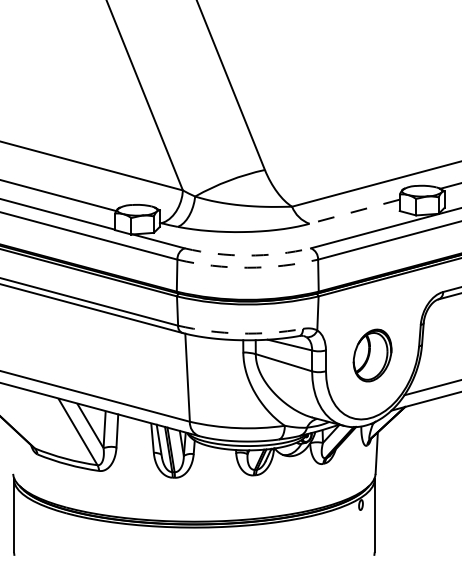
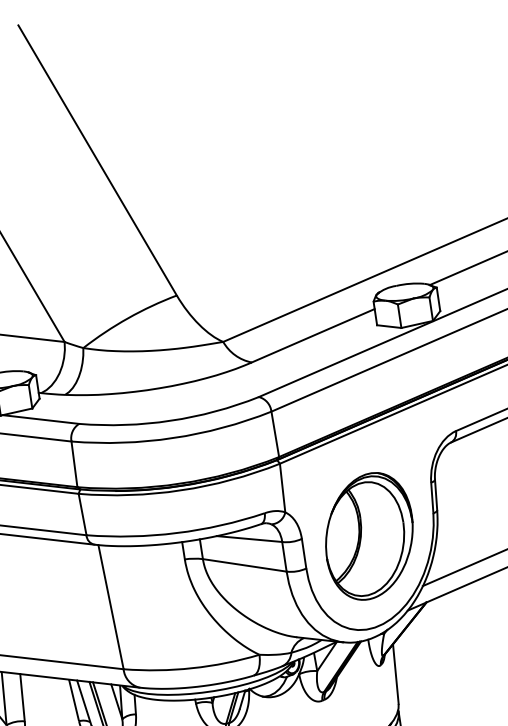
line: (354, 211) -> (312, 335), dashed -> solid
arc: (247, 255) -> (170, 420), dashed -> solid
arc: (247, 267) -> (172, 437), dashed -> solid
arc: (240, 333) -> (176, 533), dashed -> solid
part: (372, 355) -> (369, 536), size x1.67

